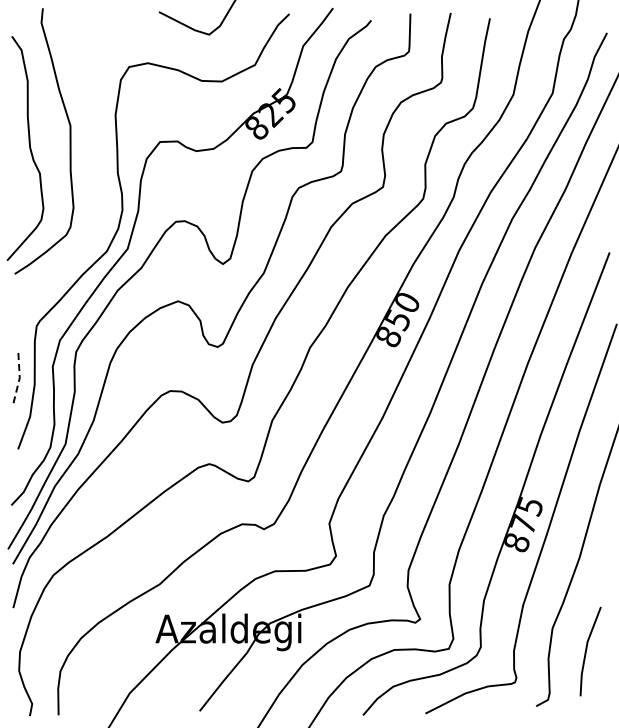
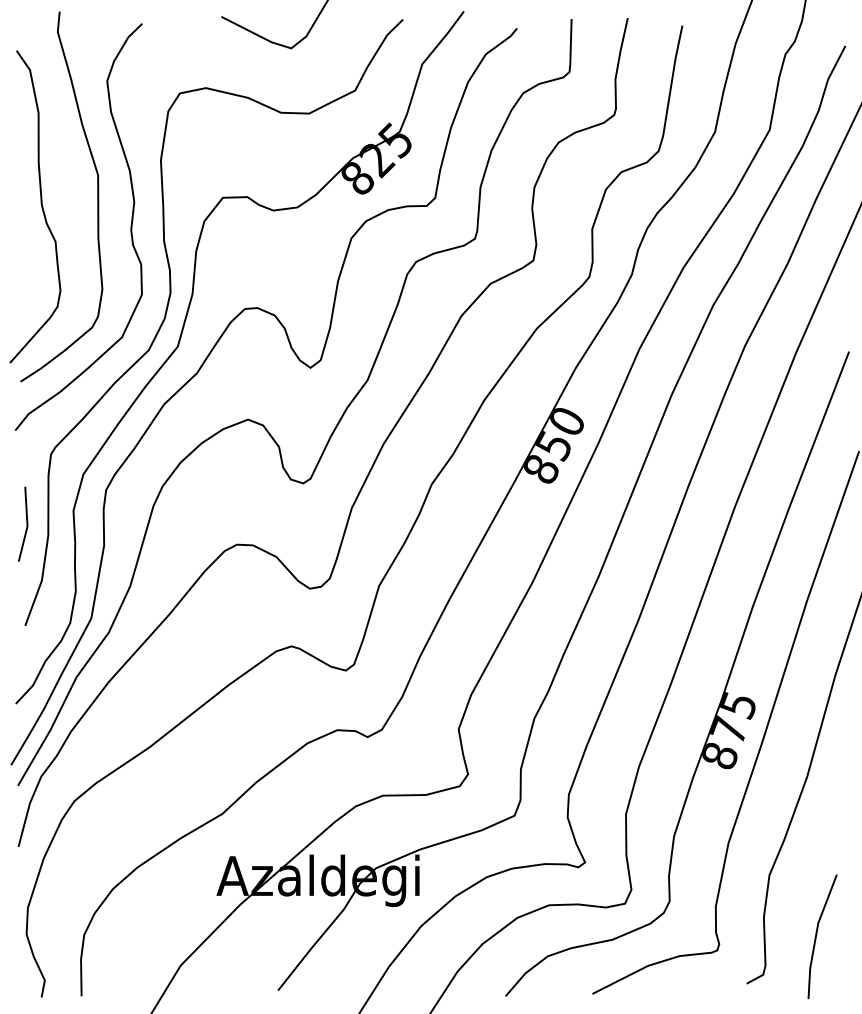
curve: (93, 162) -> (130, 226), added
line: (19, 376) -> (27, 524), dashed -> solid
line: (587, 649) -> (818, 933), moved

